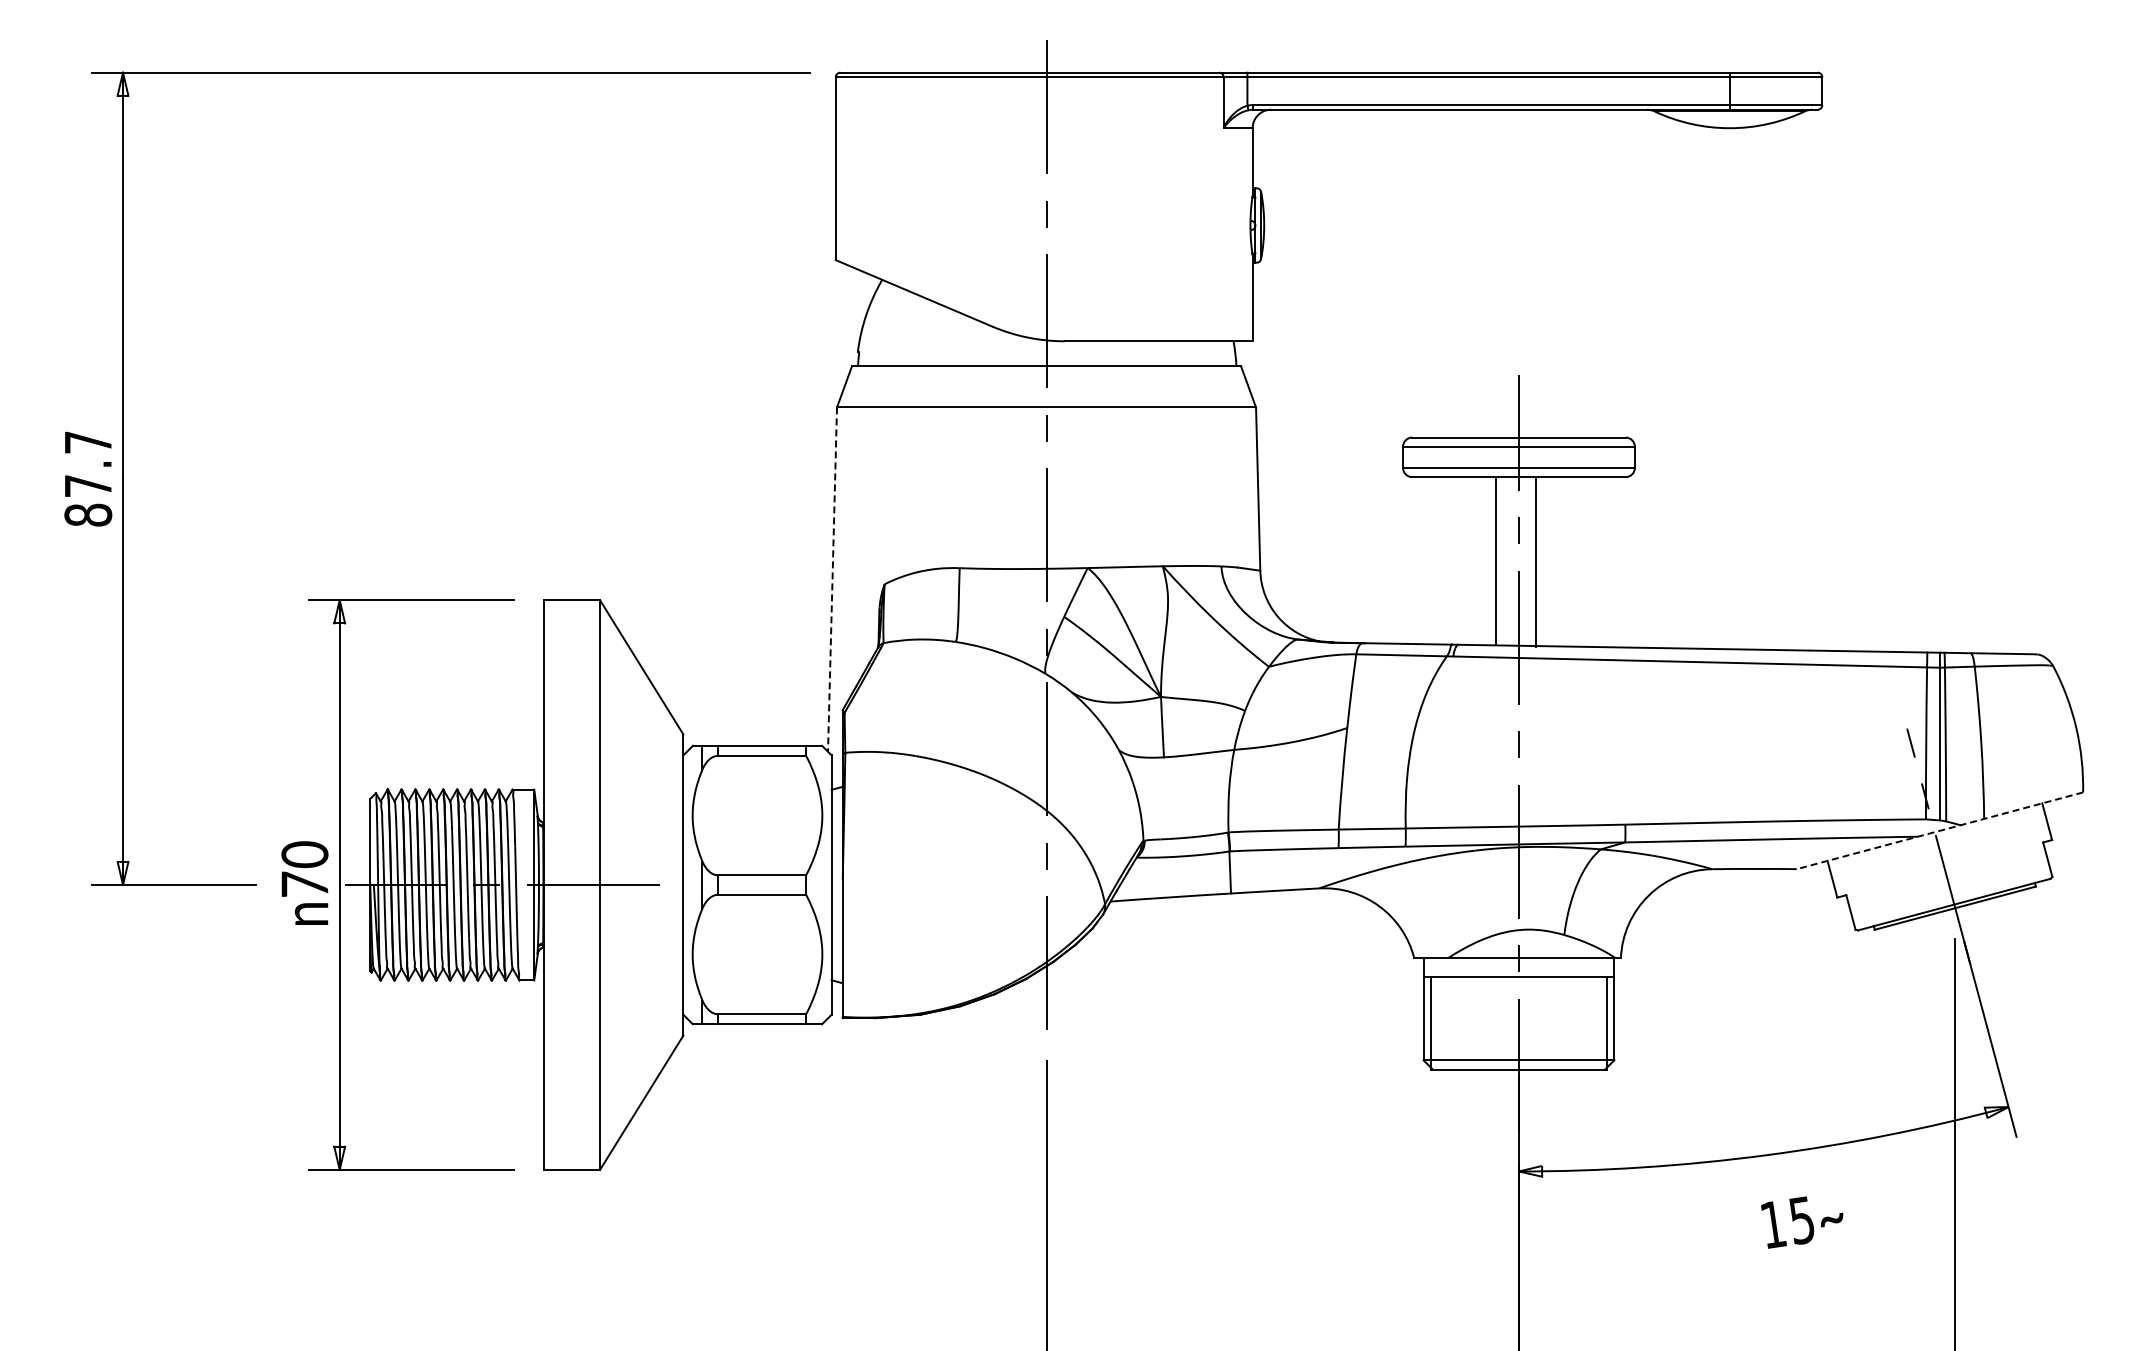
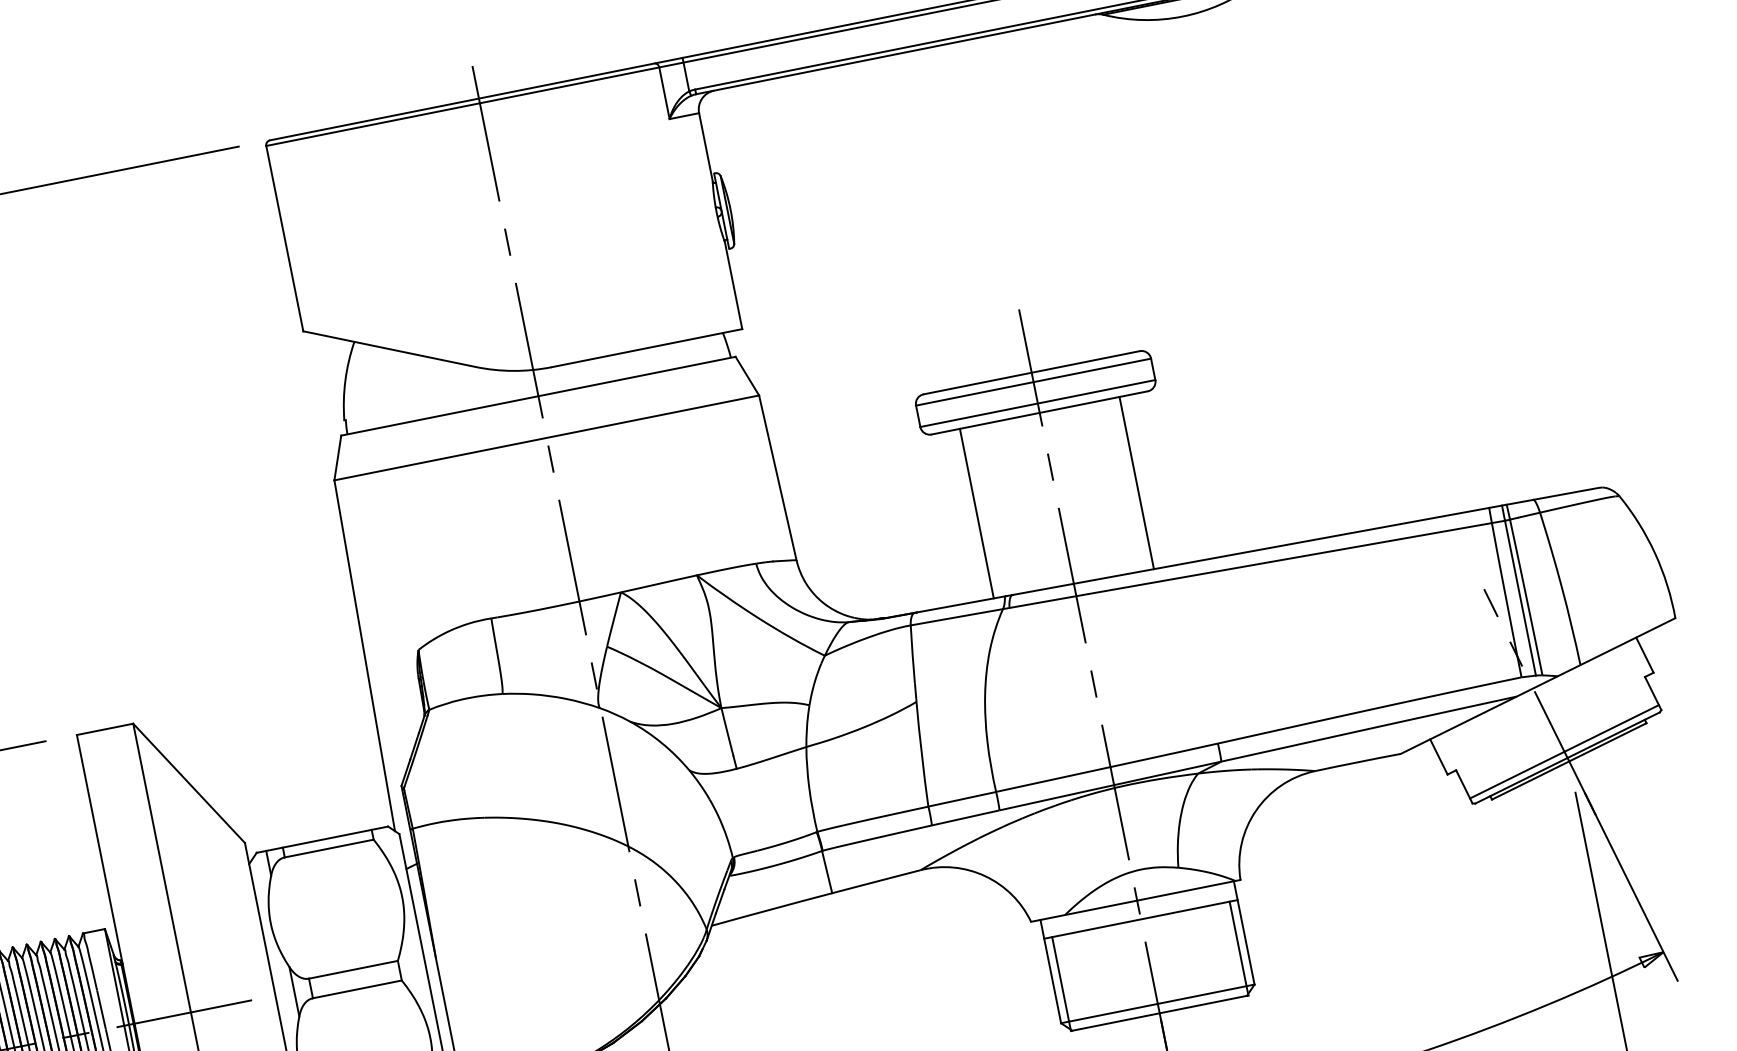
line: (1496, 560) -> (977, 513), moved
line: (1535, 562) -> (1136, 483), moved
line: (832, 580) -> (364, 656), dashed -> solid
line: (1939, 830) -> (1537, 685), dashed -> solid
line: (1952, 897) -> (1564, 751), added

